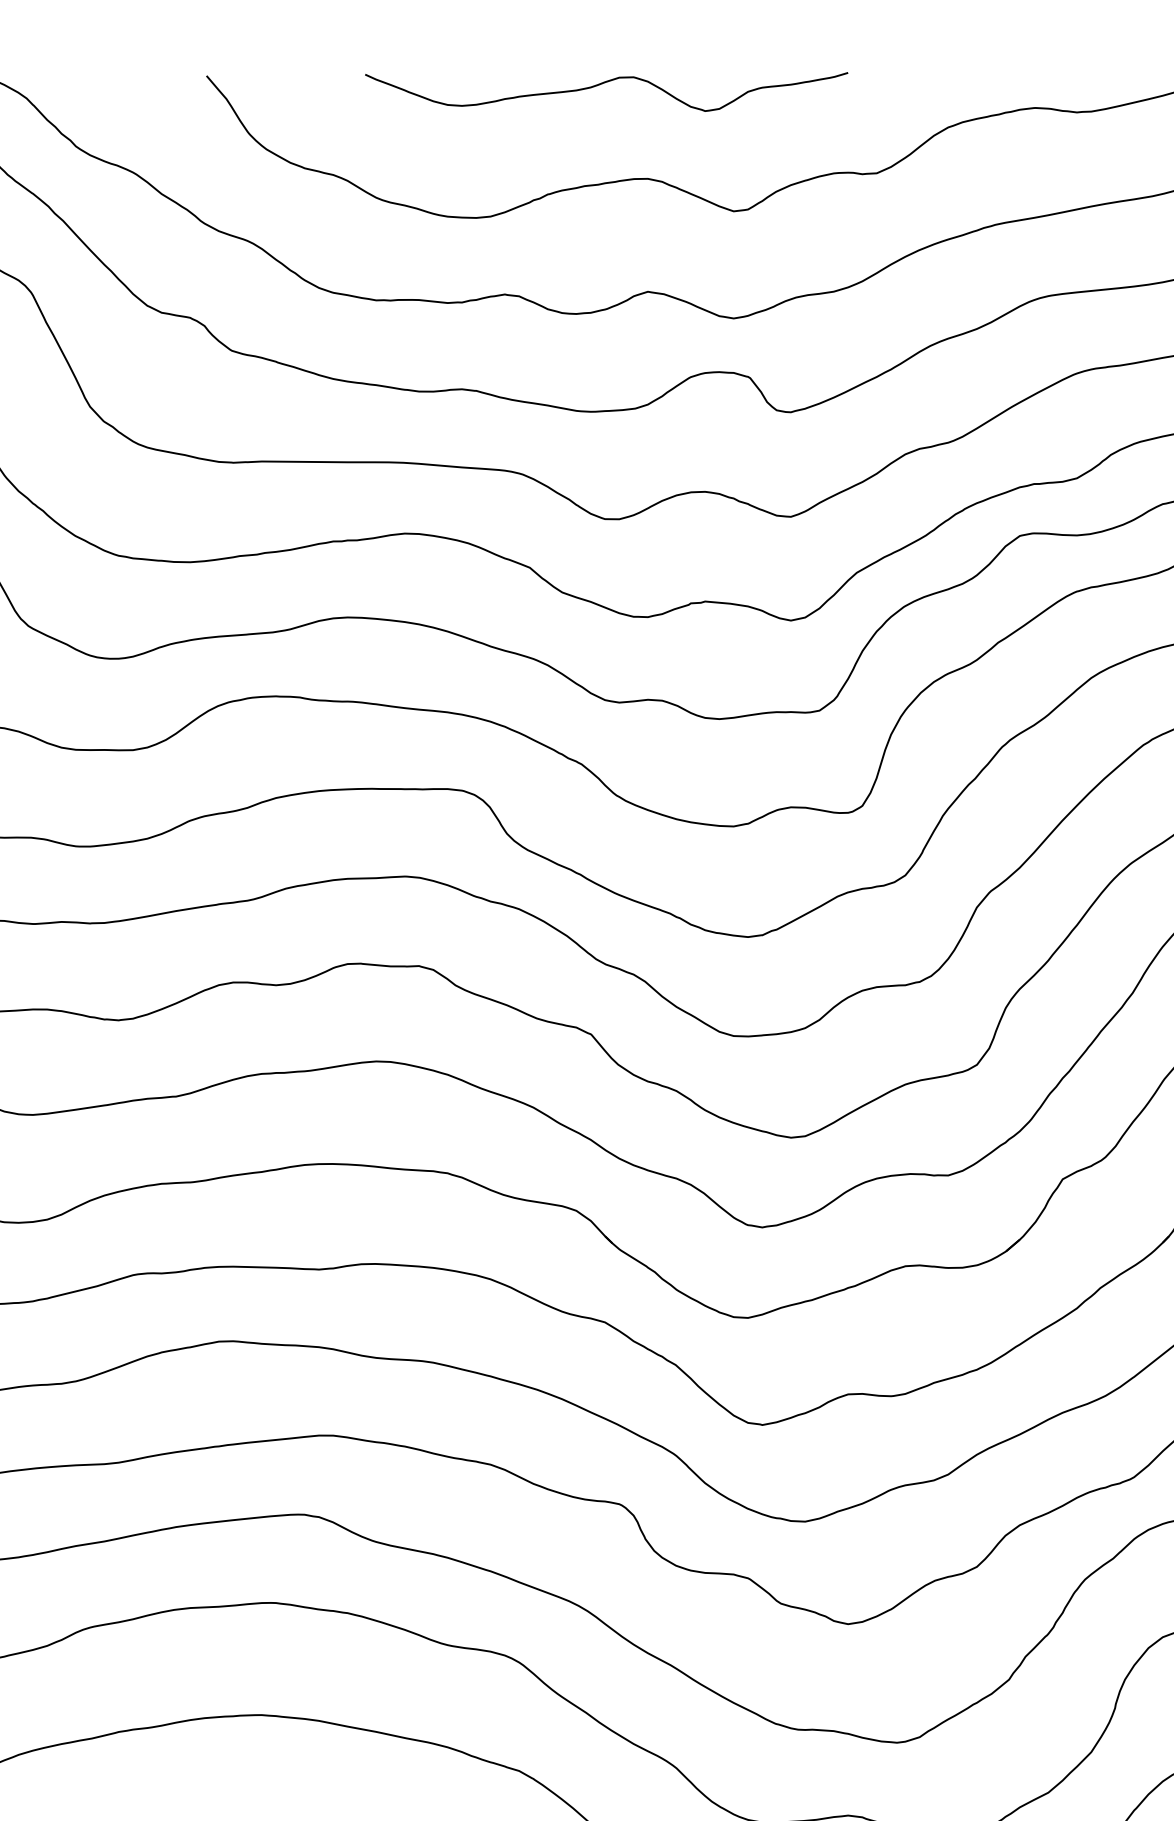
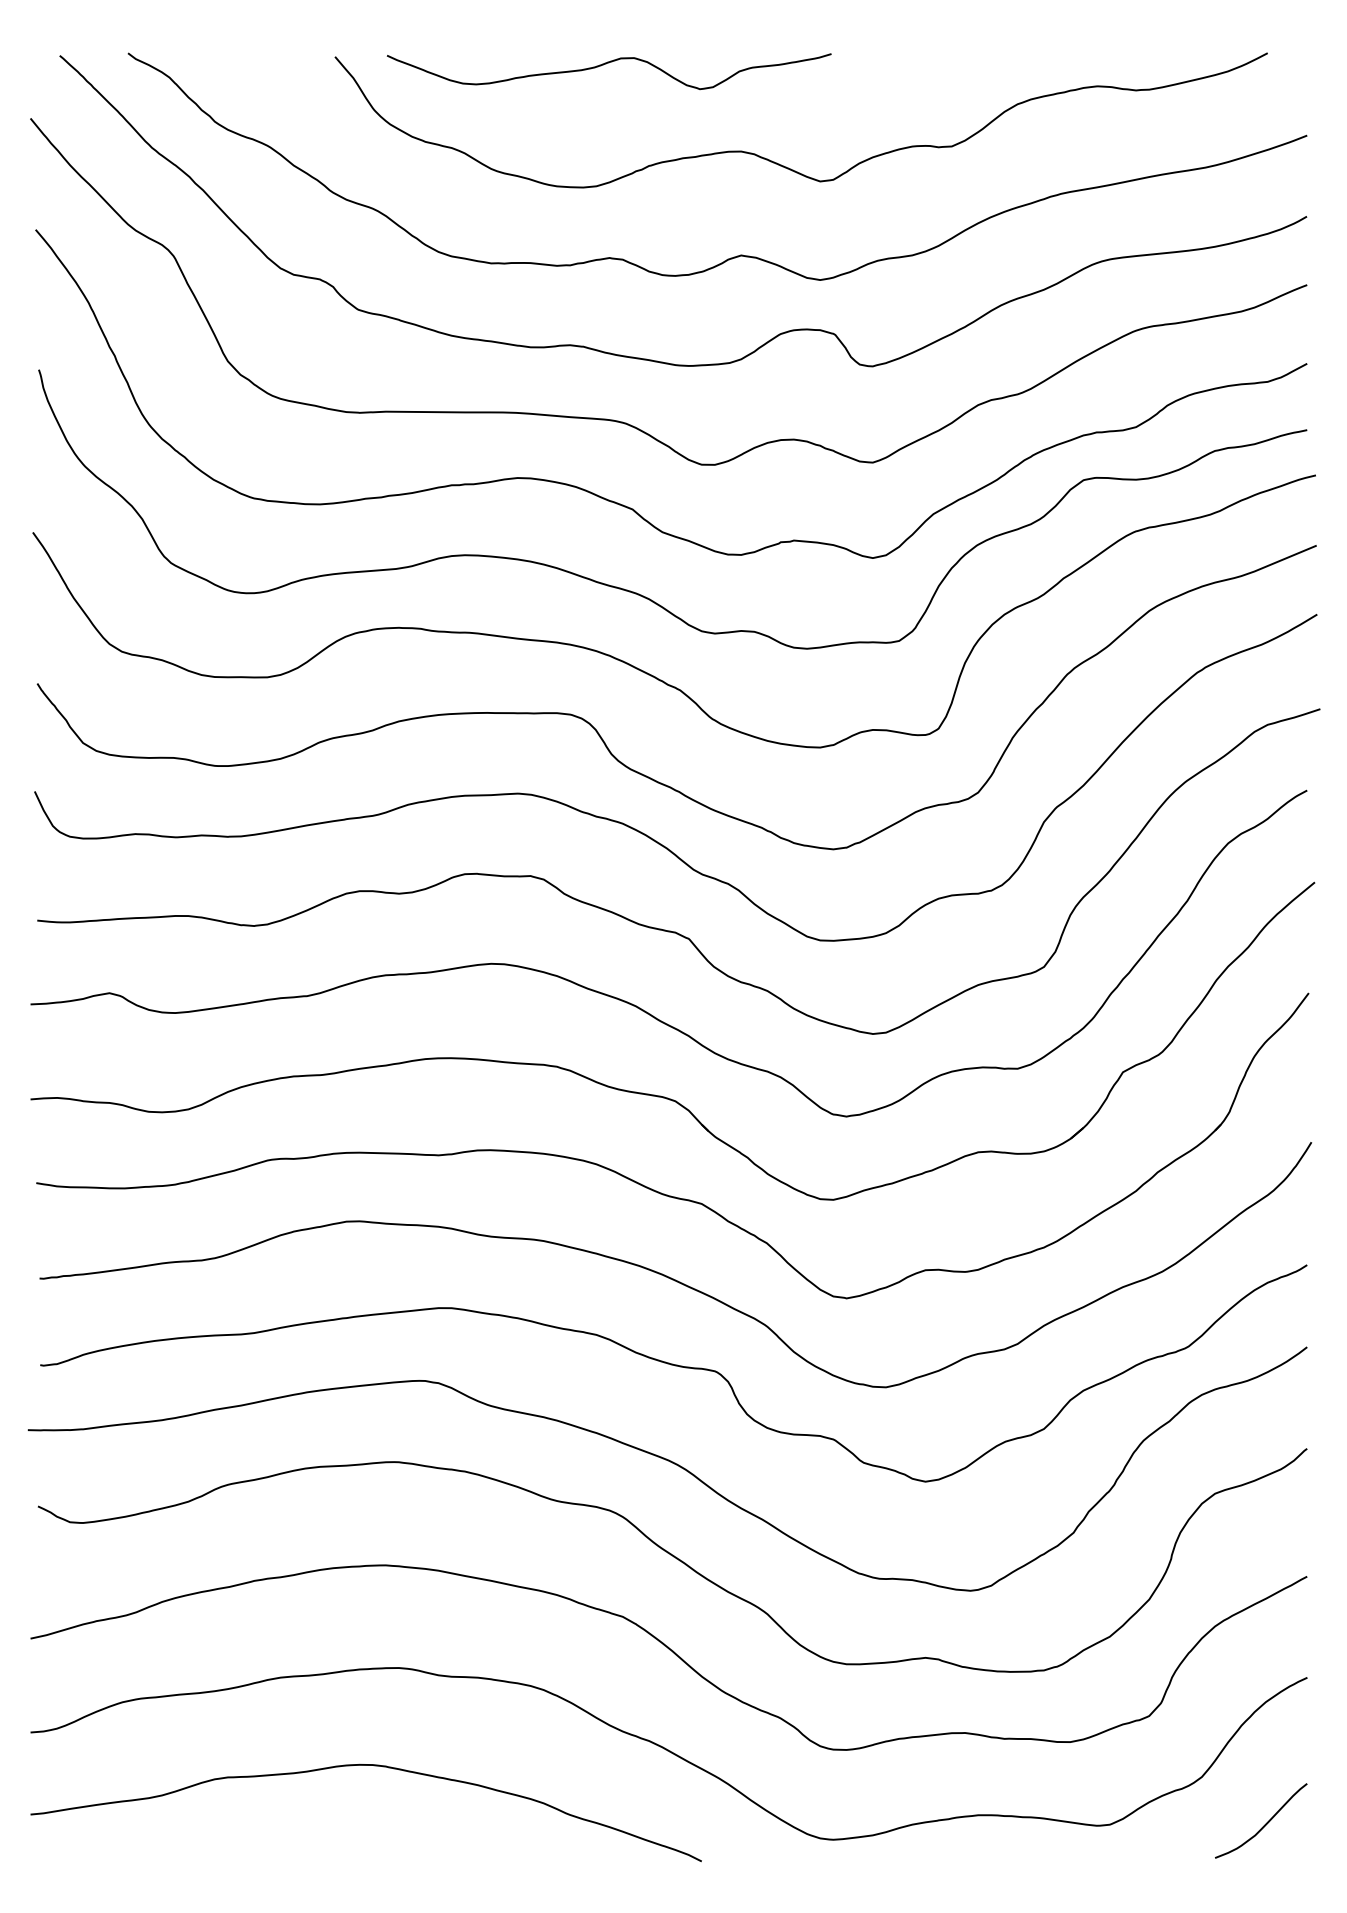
curve: (603, 84) -> (606, 64), moved

